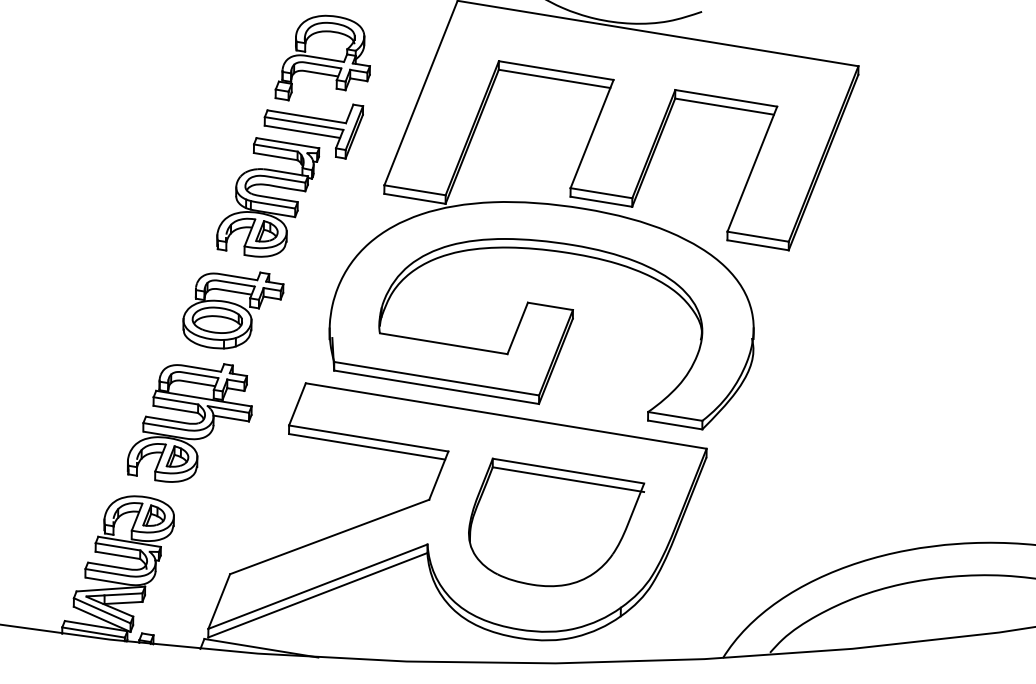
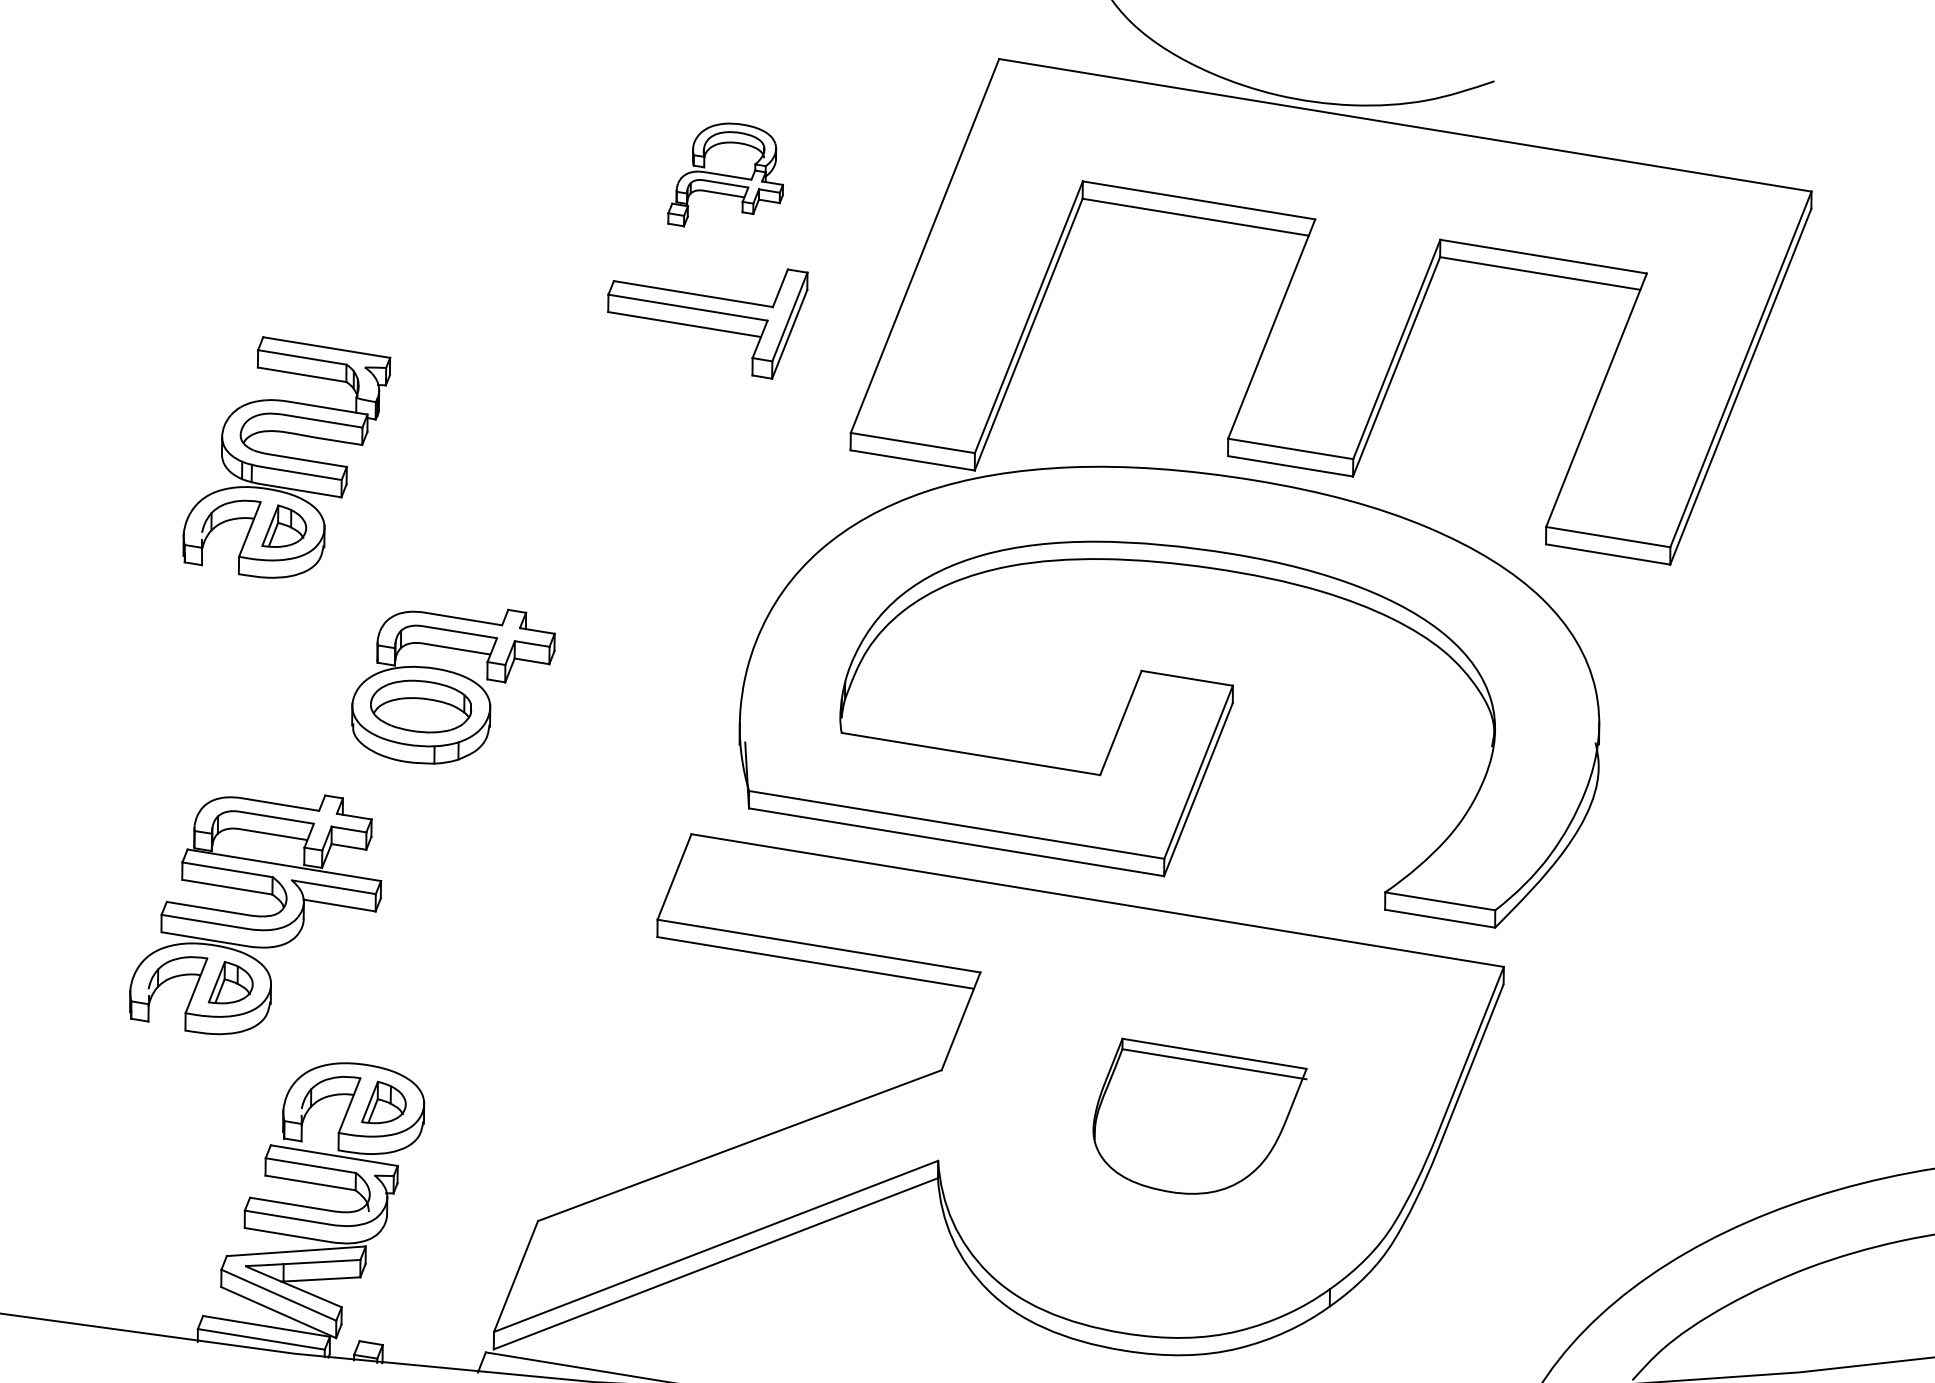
part: (322, 57) -> (725, 173), size x0.6
part: (268, 197) -> (287, 457), moved
part: (233, 310) -> (453, 686), moved
part: (189, 422) -> (255, 913), moved
part: (556, 522) -> (1199, 1116), size x0.6

